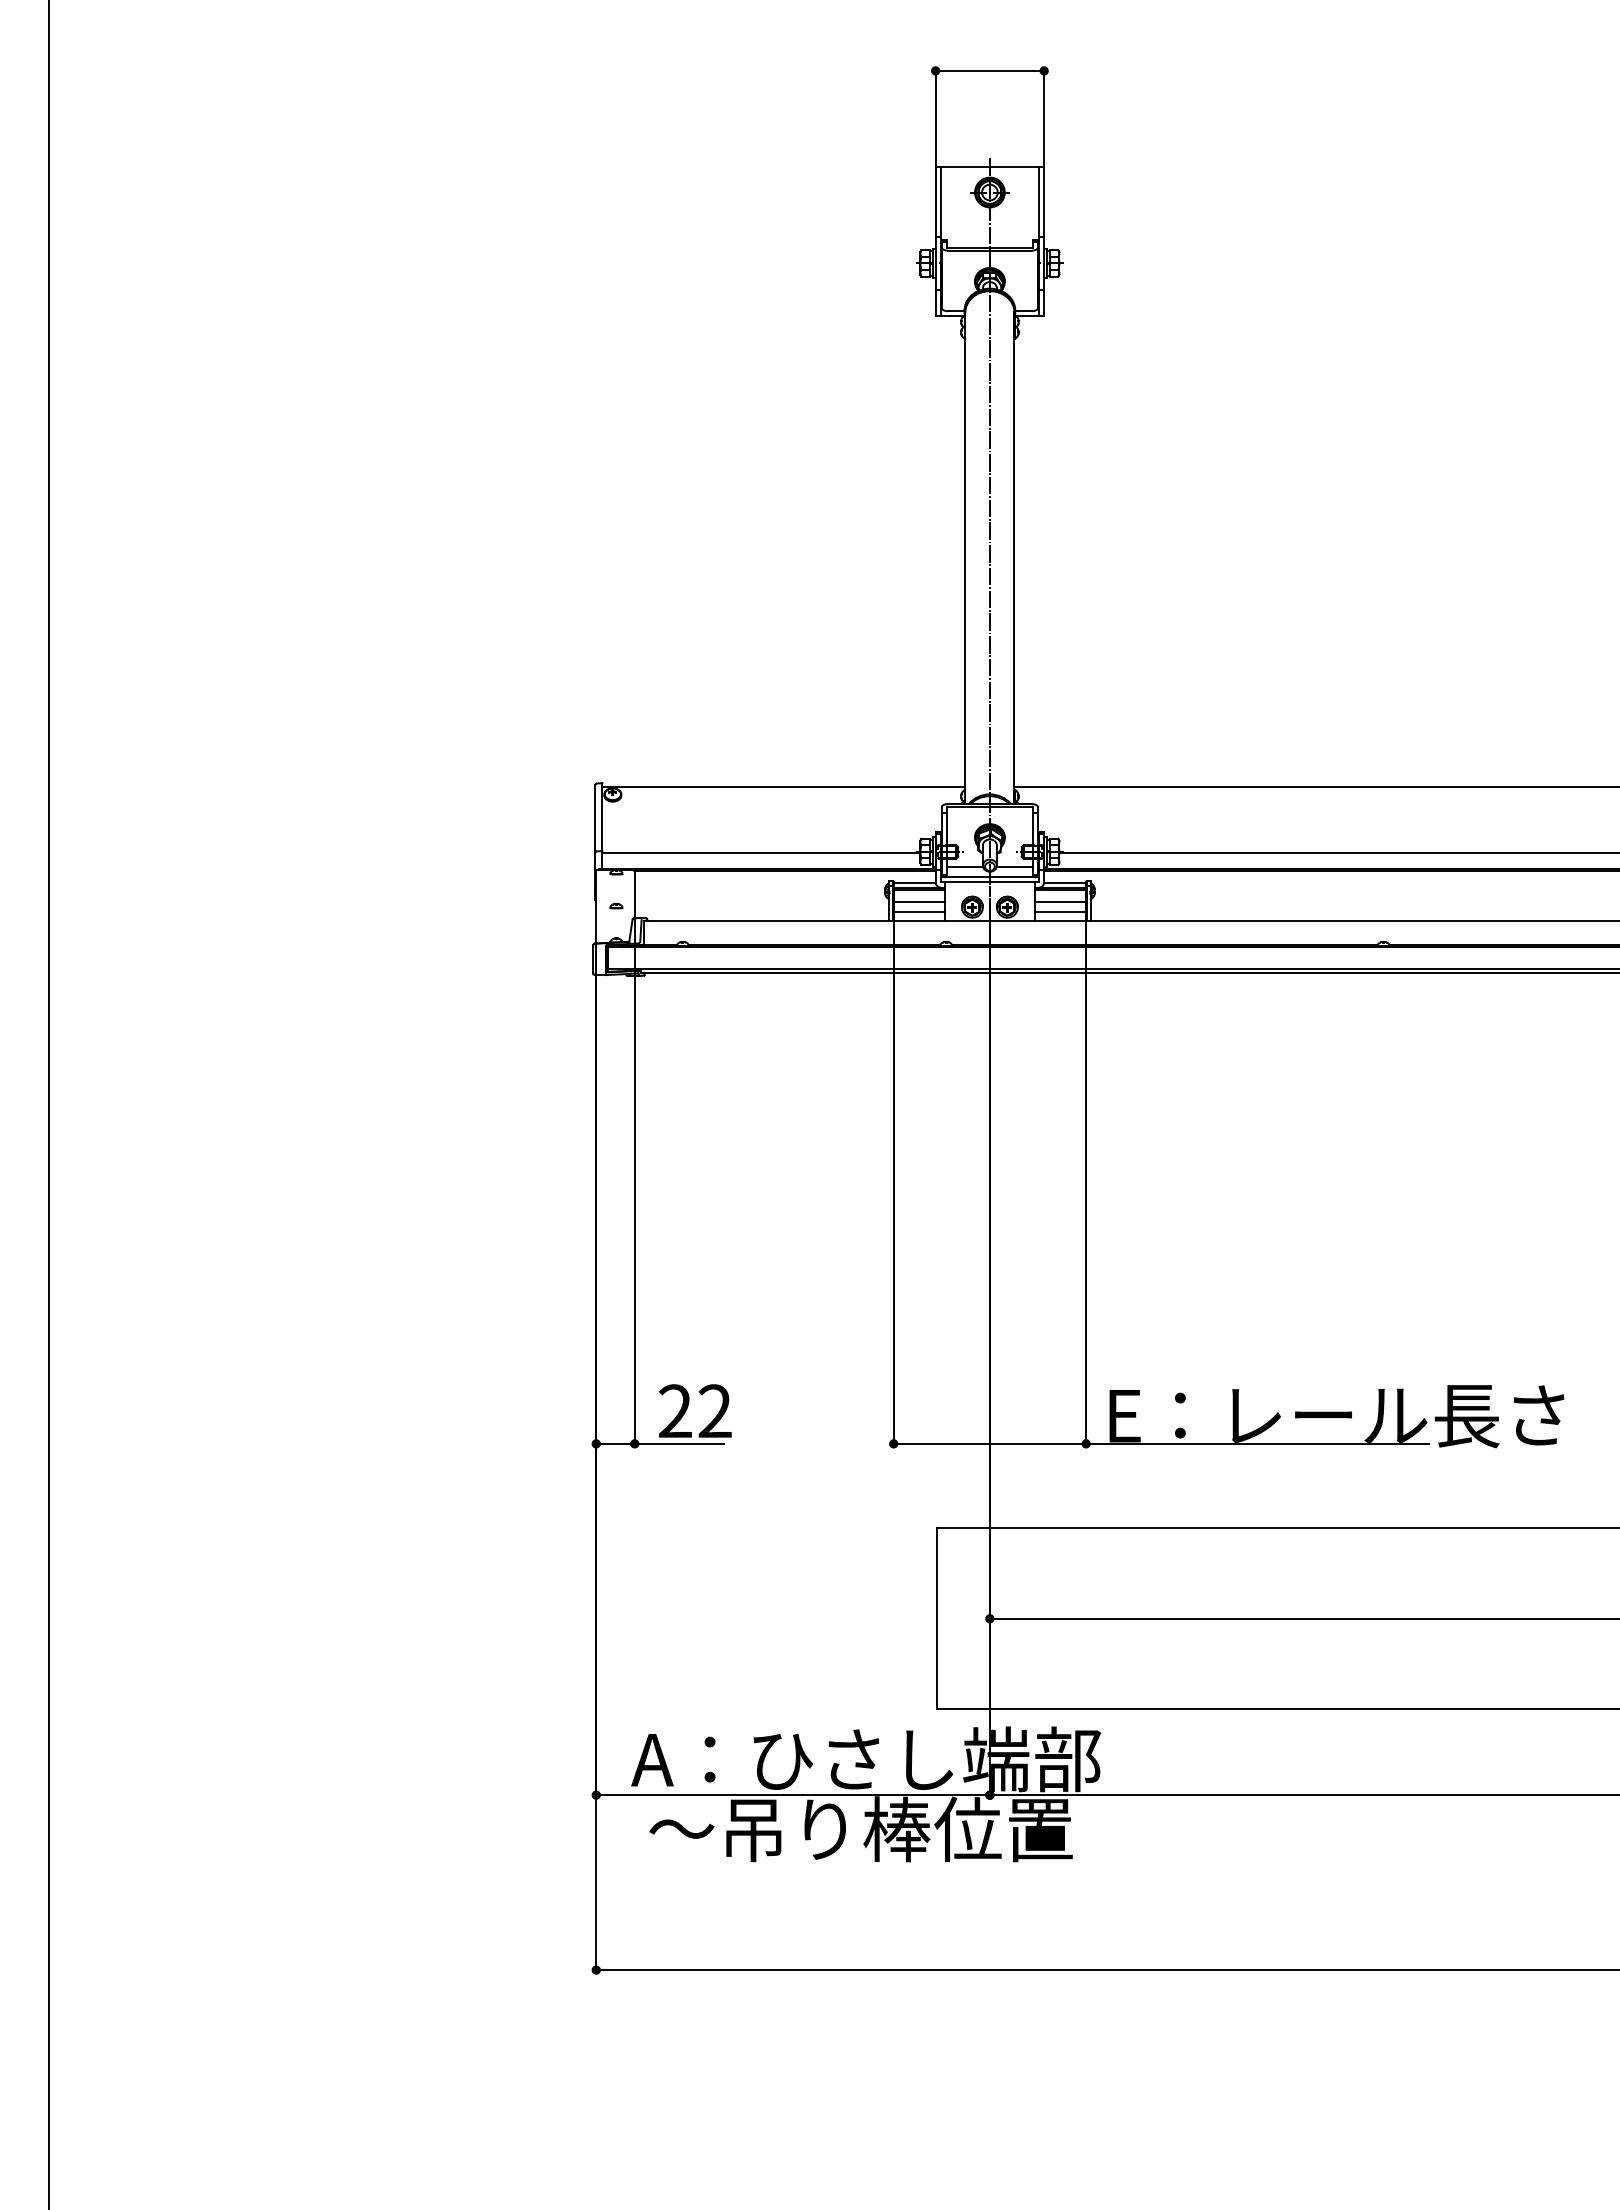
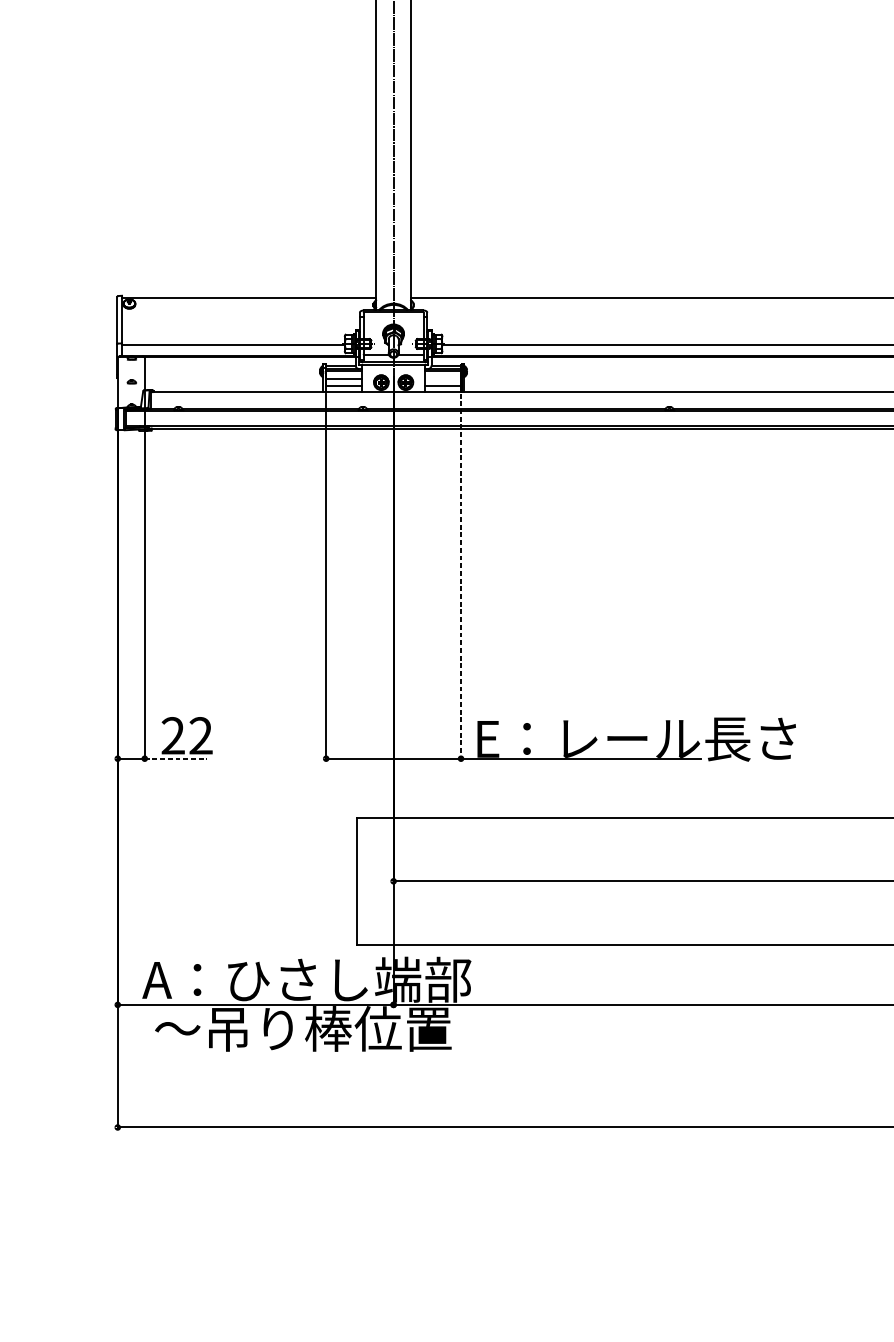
line: (1060, 901) -> (443, 378), removed
line: (1086, 1184) -> (461, 576), solid -> dashed
line: (679, 1443) -> (176, 758), solid -> dashed

